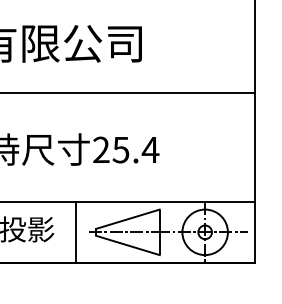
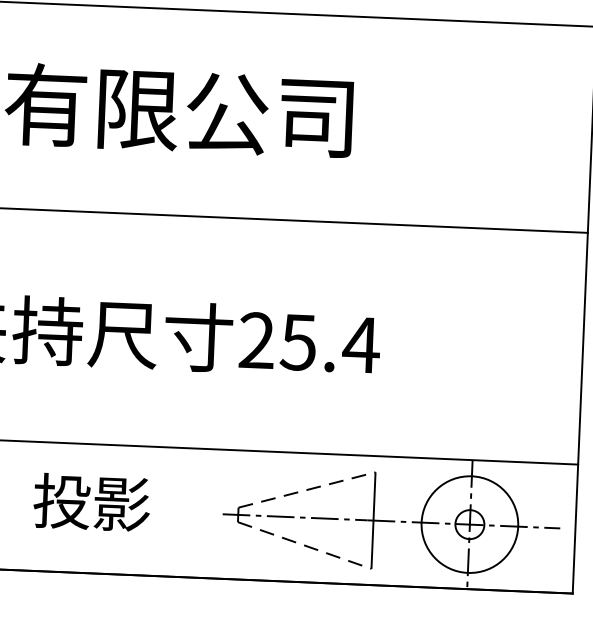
line: (128, 219) -> (308, 490), solid -> dashed
line: (76, 231) -> (196, 511), removed
line: (128, 245) -> (306, 545), solid -> dashed

